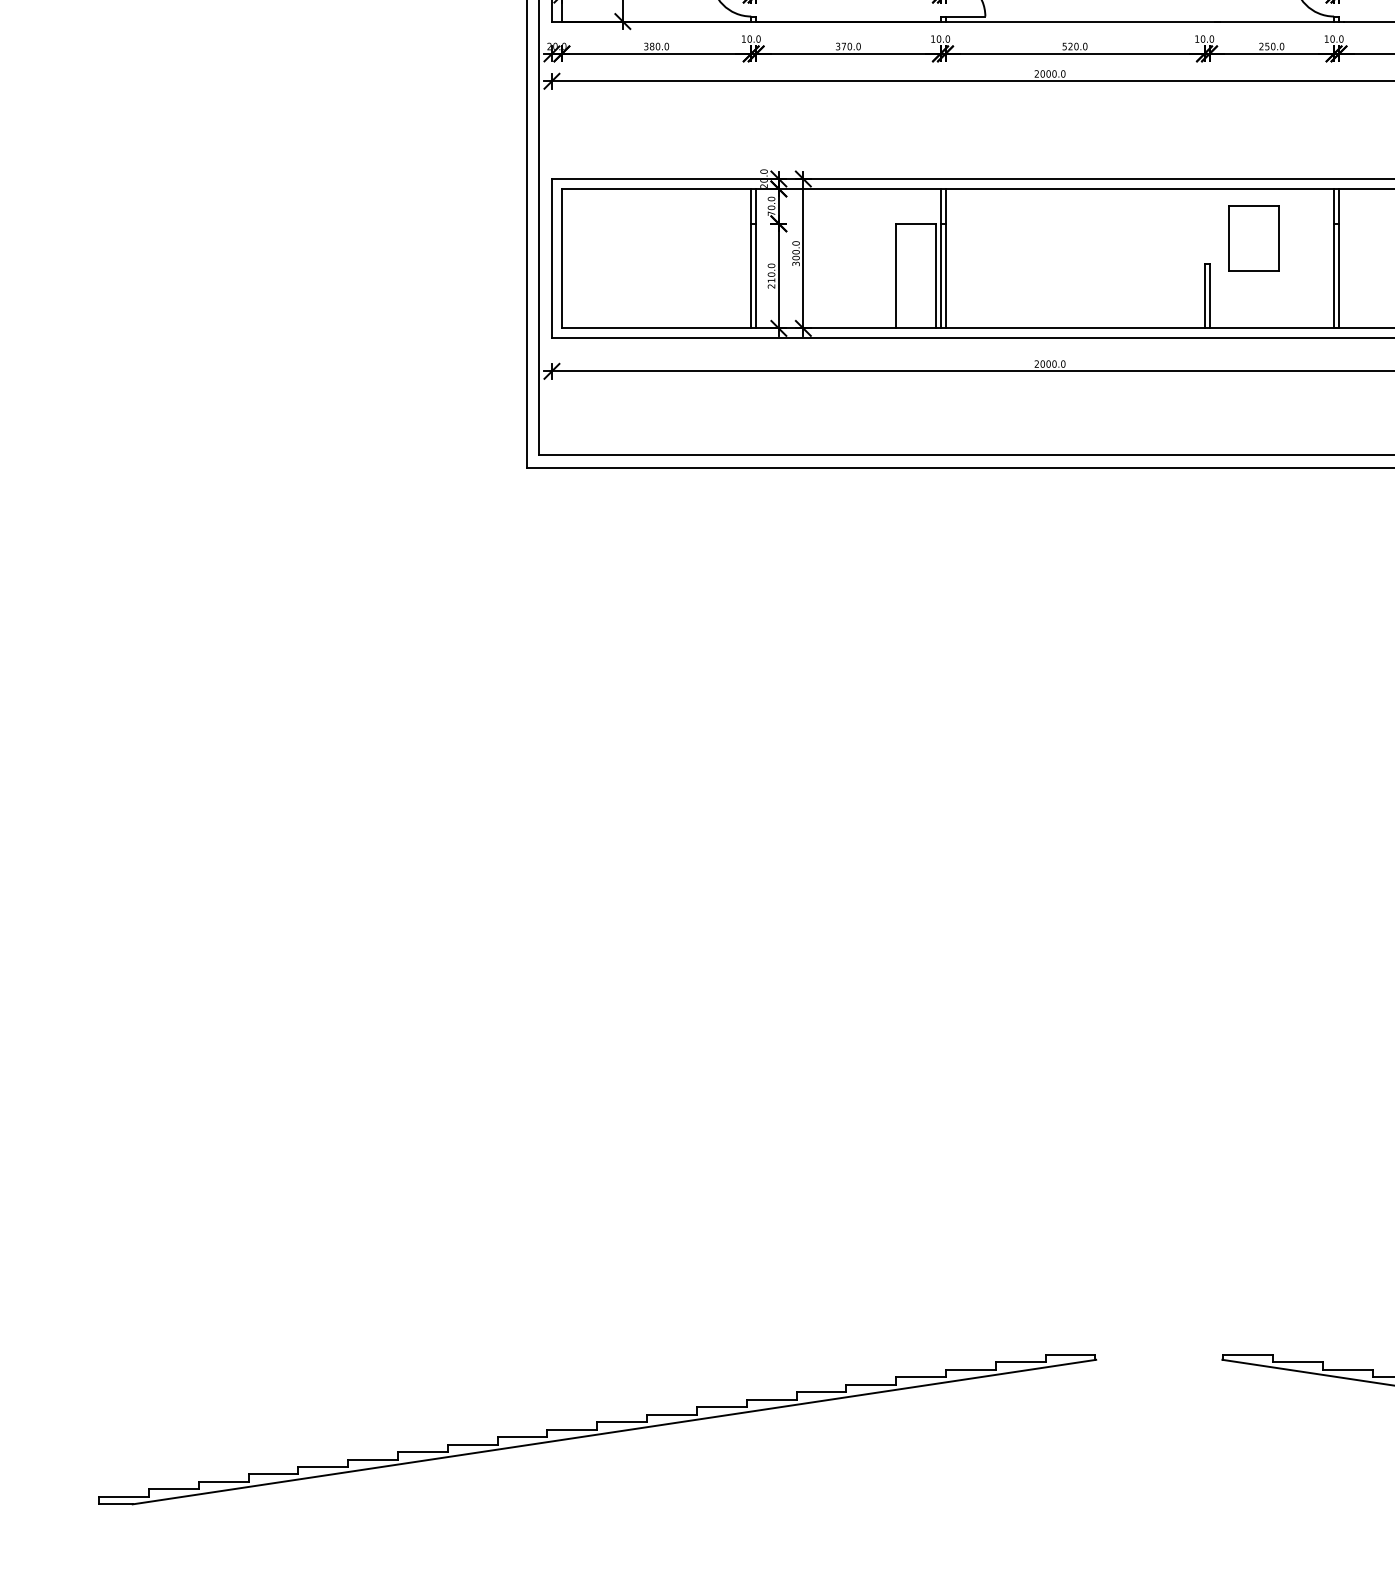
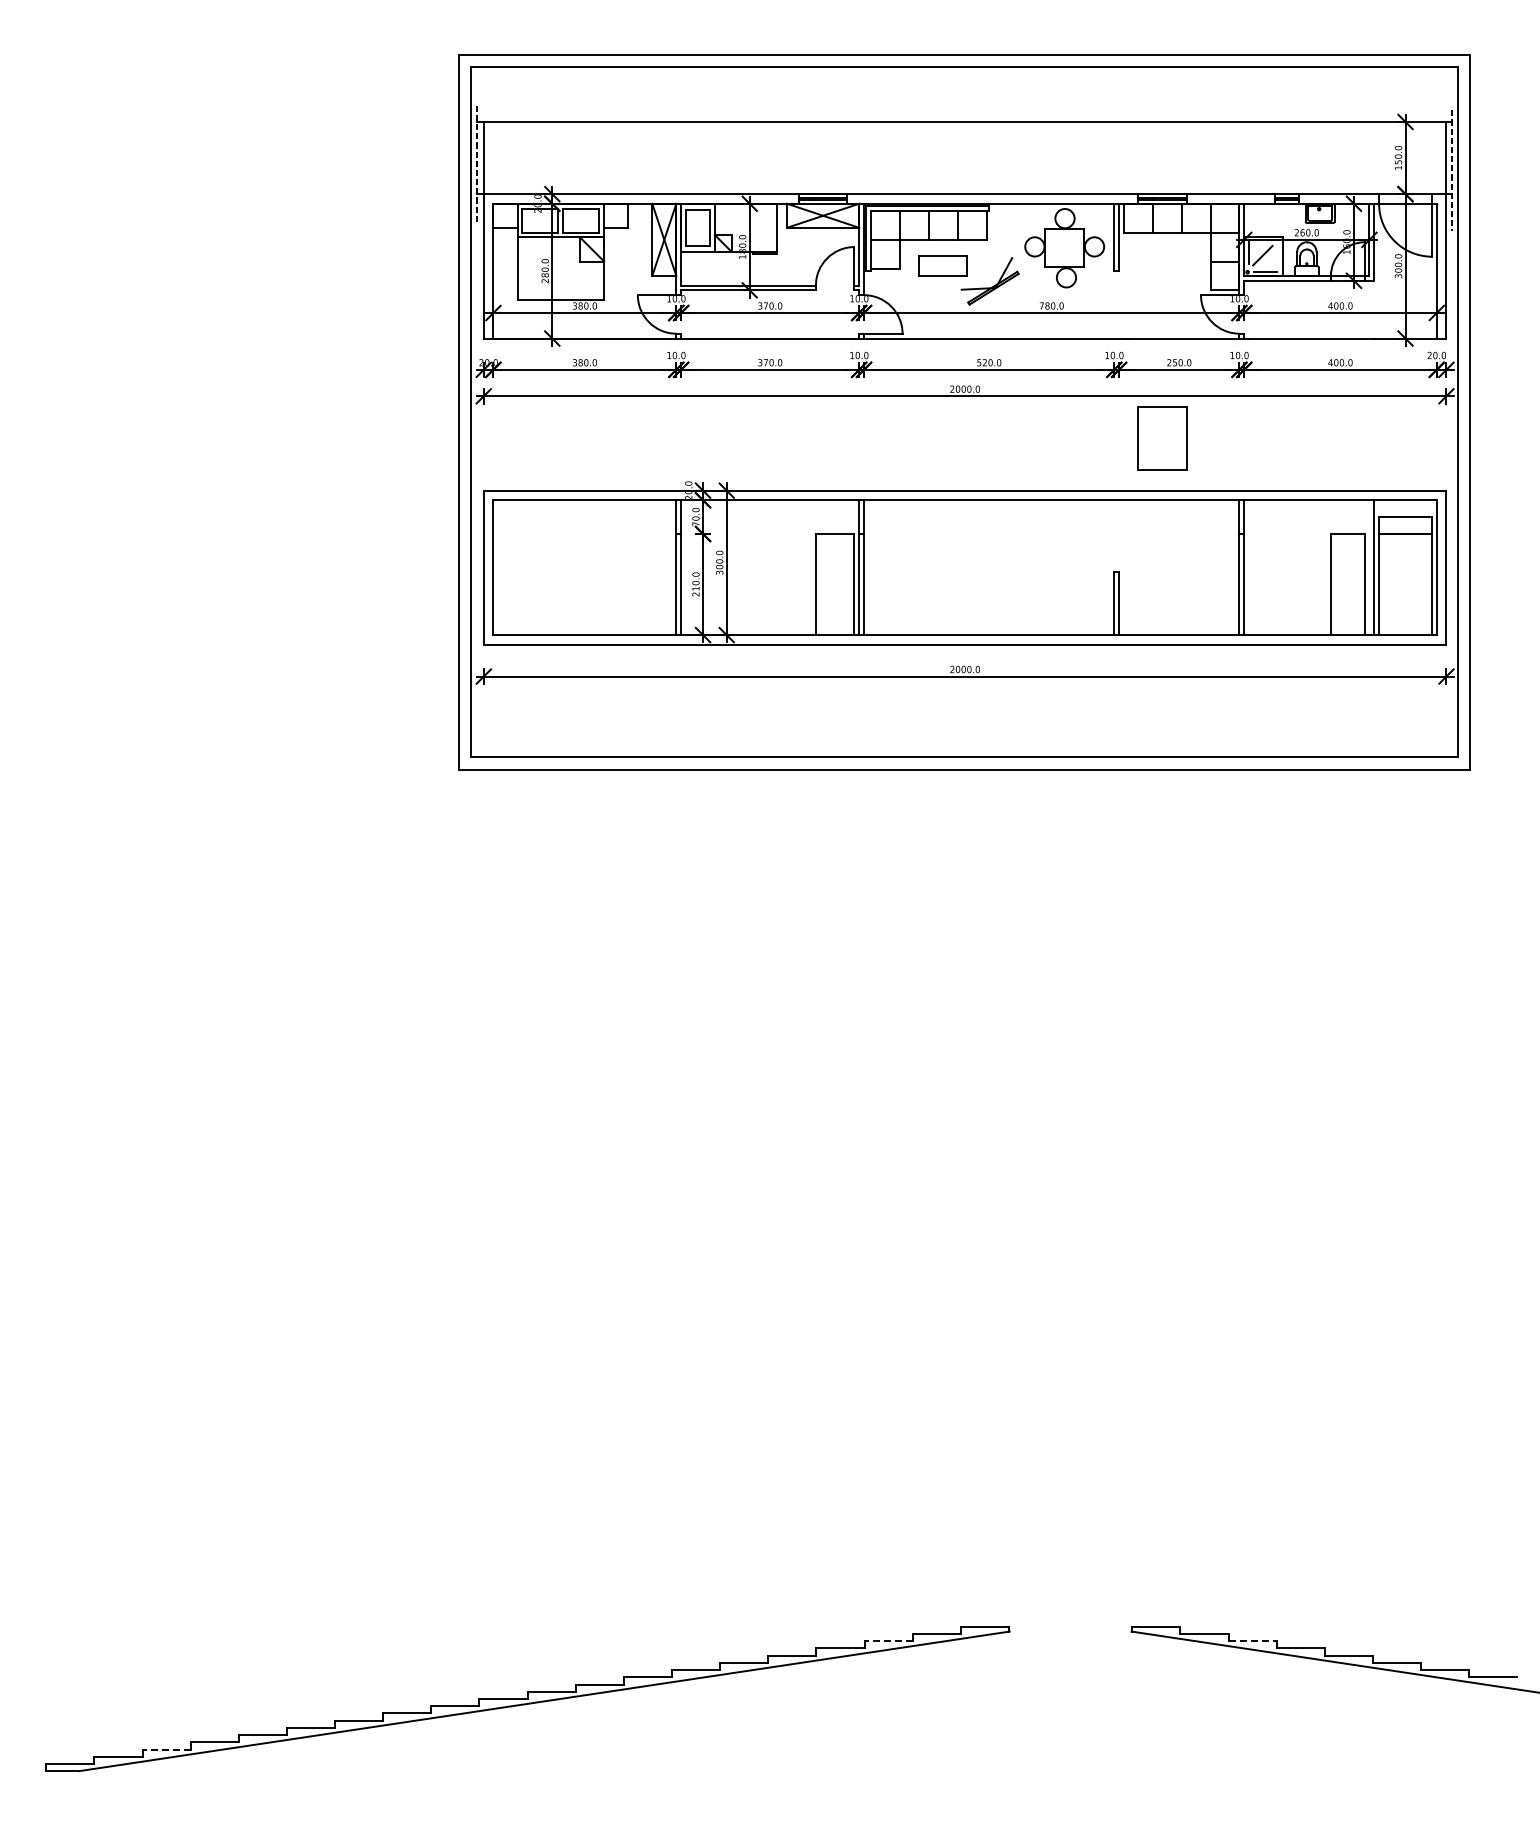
part: (1254, 238) -> (1162, 438), moved
line: (970, 1370) -> (888, 1641), solid -> dashed
line: (1348, 1370) -> (1253, 1641), solid -> dashed
line: (223, 1481) -> (166, 1749), solid -> dashed

